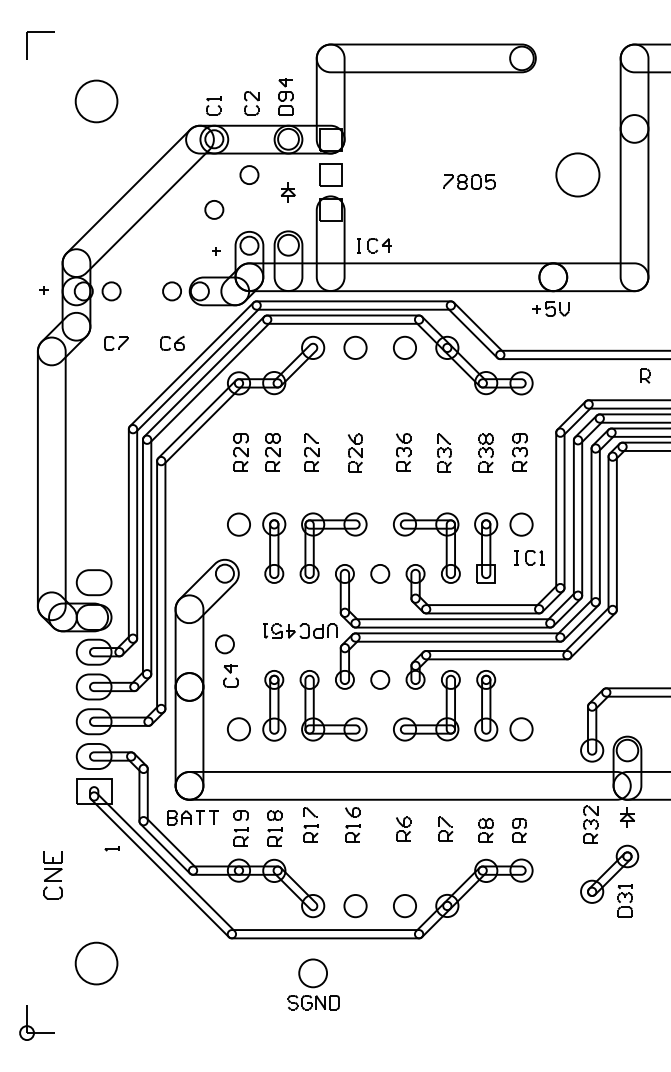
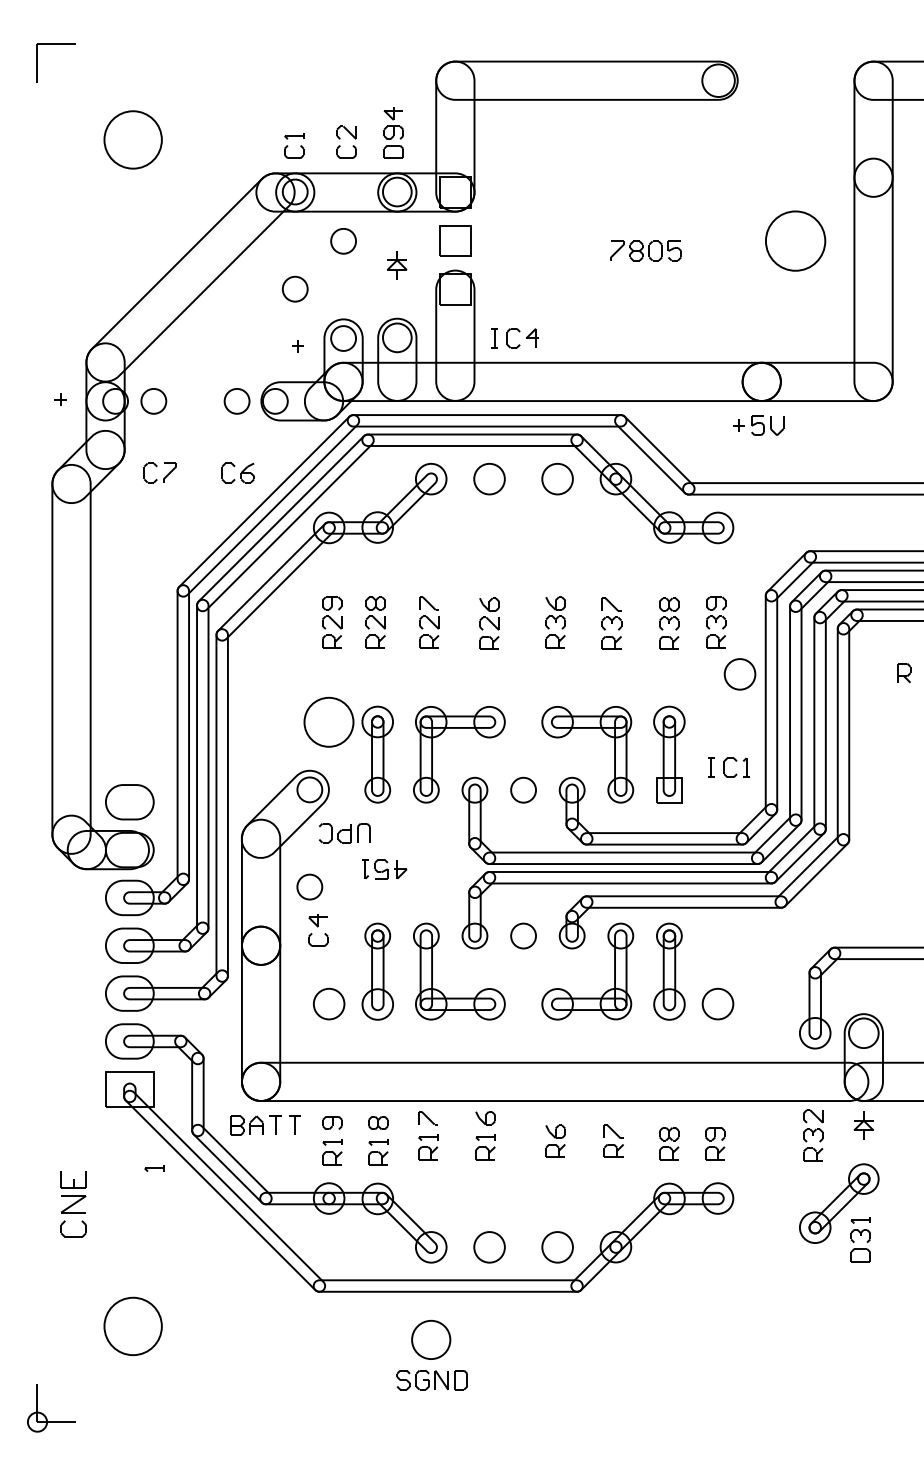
part: (645, 376) -> (904, 673), moved
part: (239, 524) -> (329, 722), size x1.6
part: (521, 524) -> (739, 674), moved
part: (318, 631) -> (344, 833), moved

